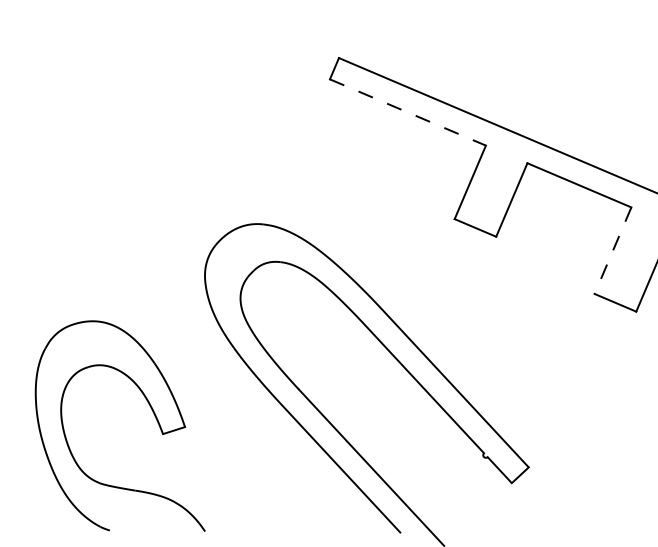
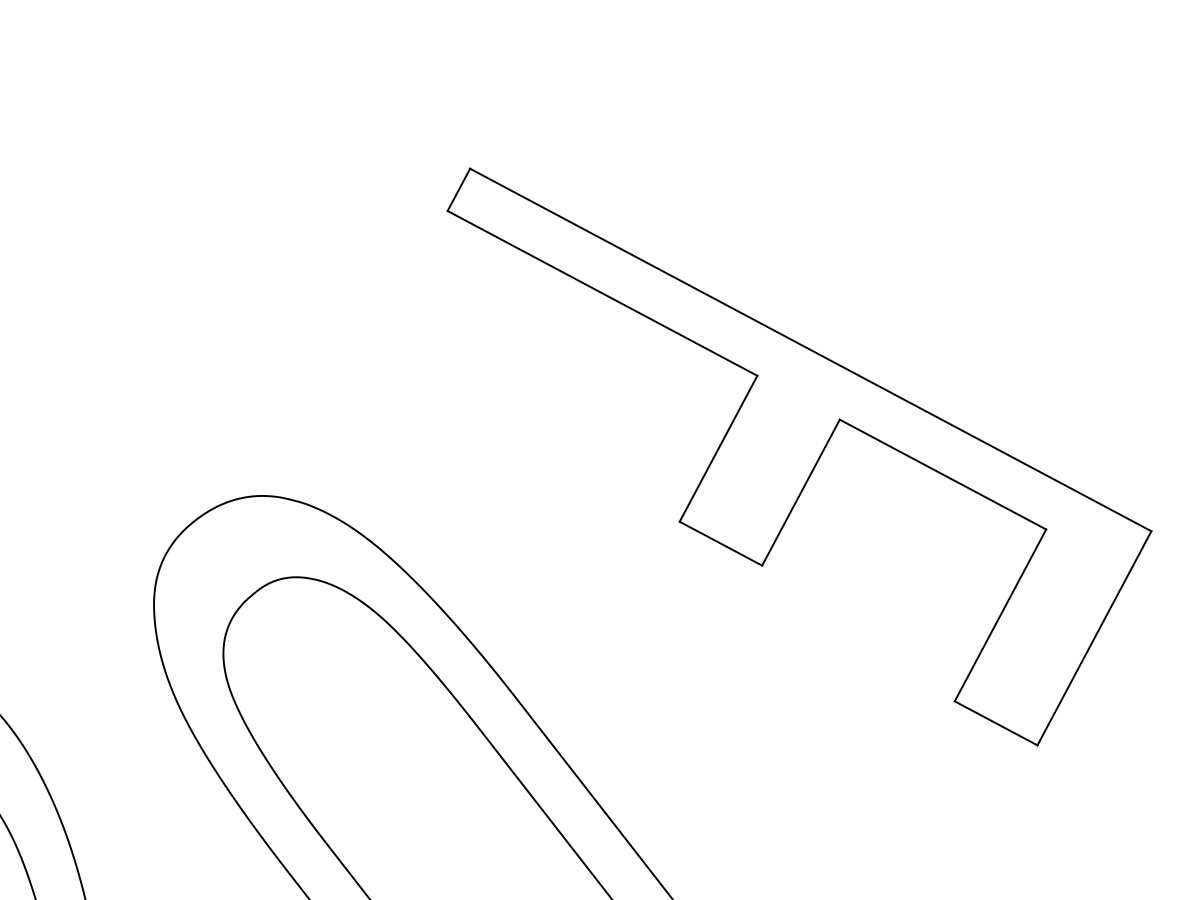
line: (407, 112) -> (601, 293), dashed -> solid
line: (612, 251) -> (999, 616), dashed -> solid

